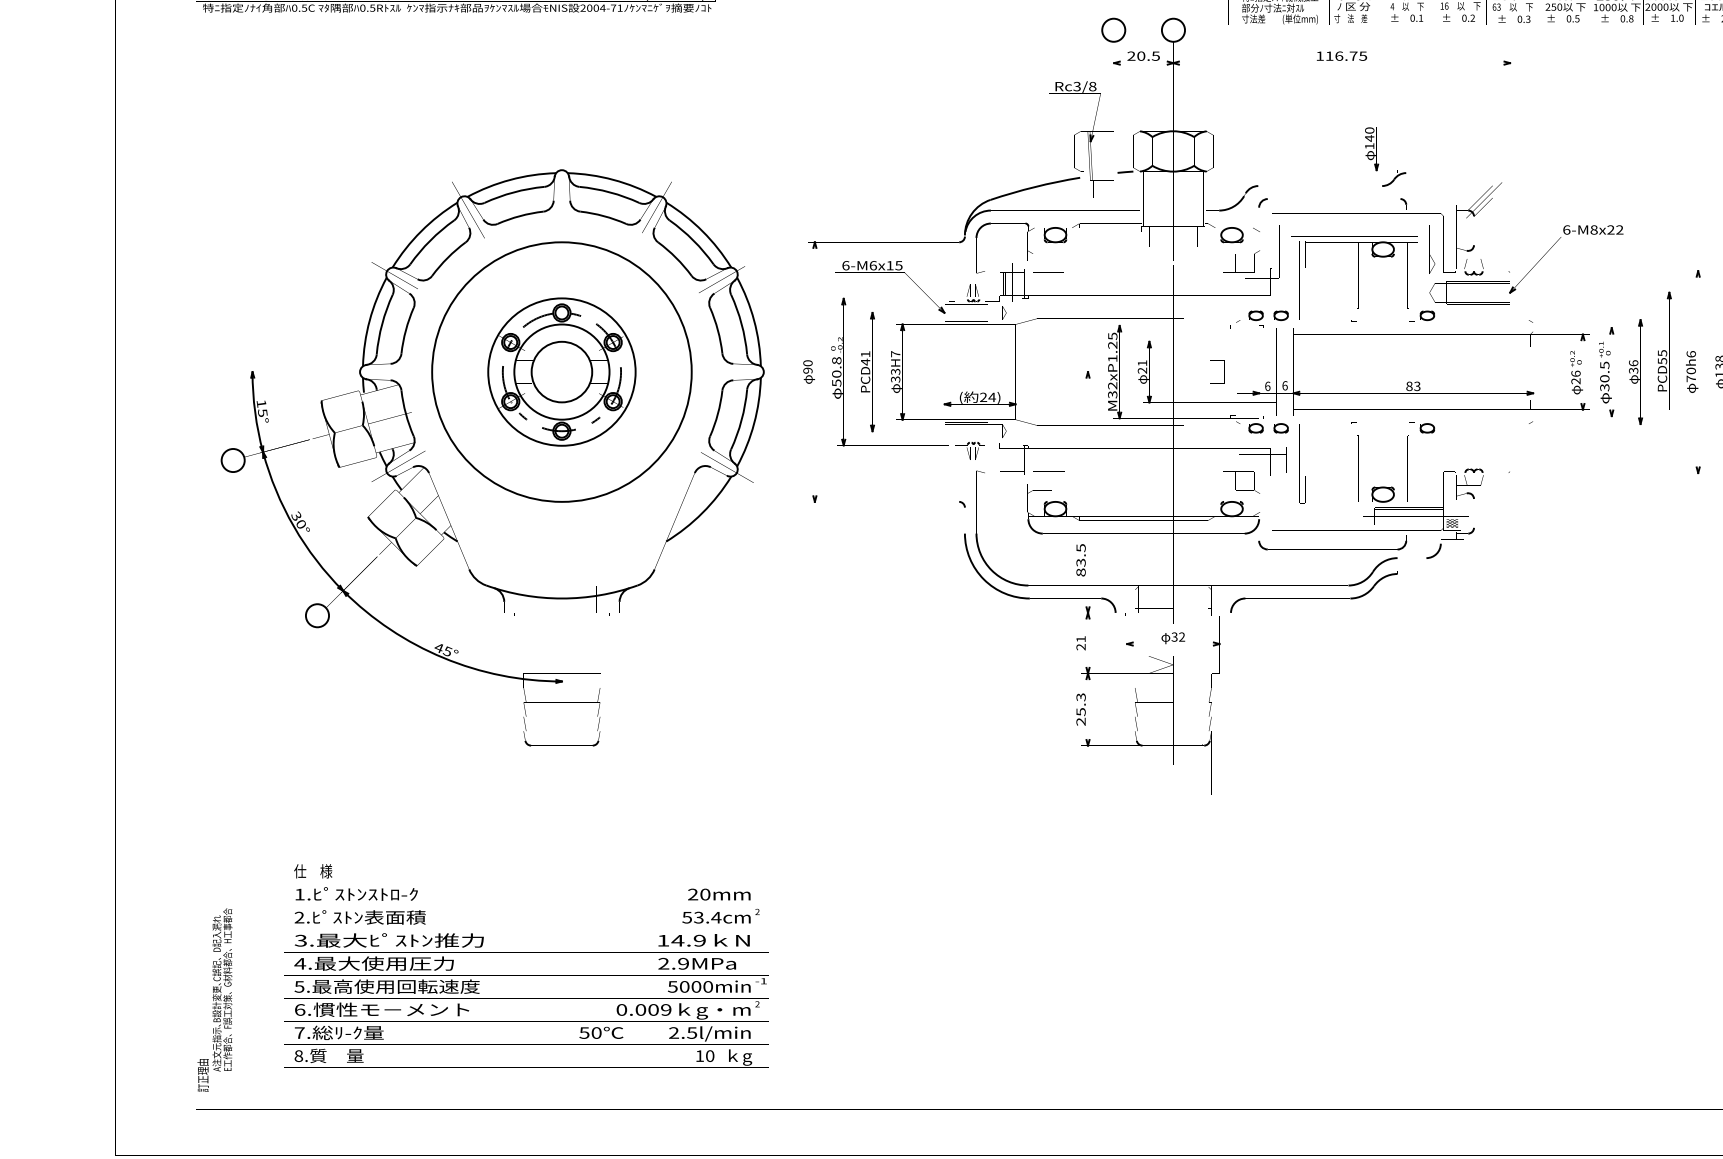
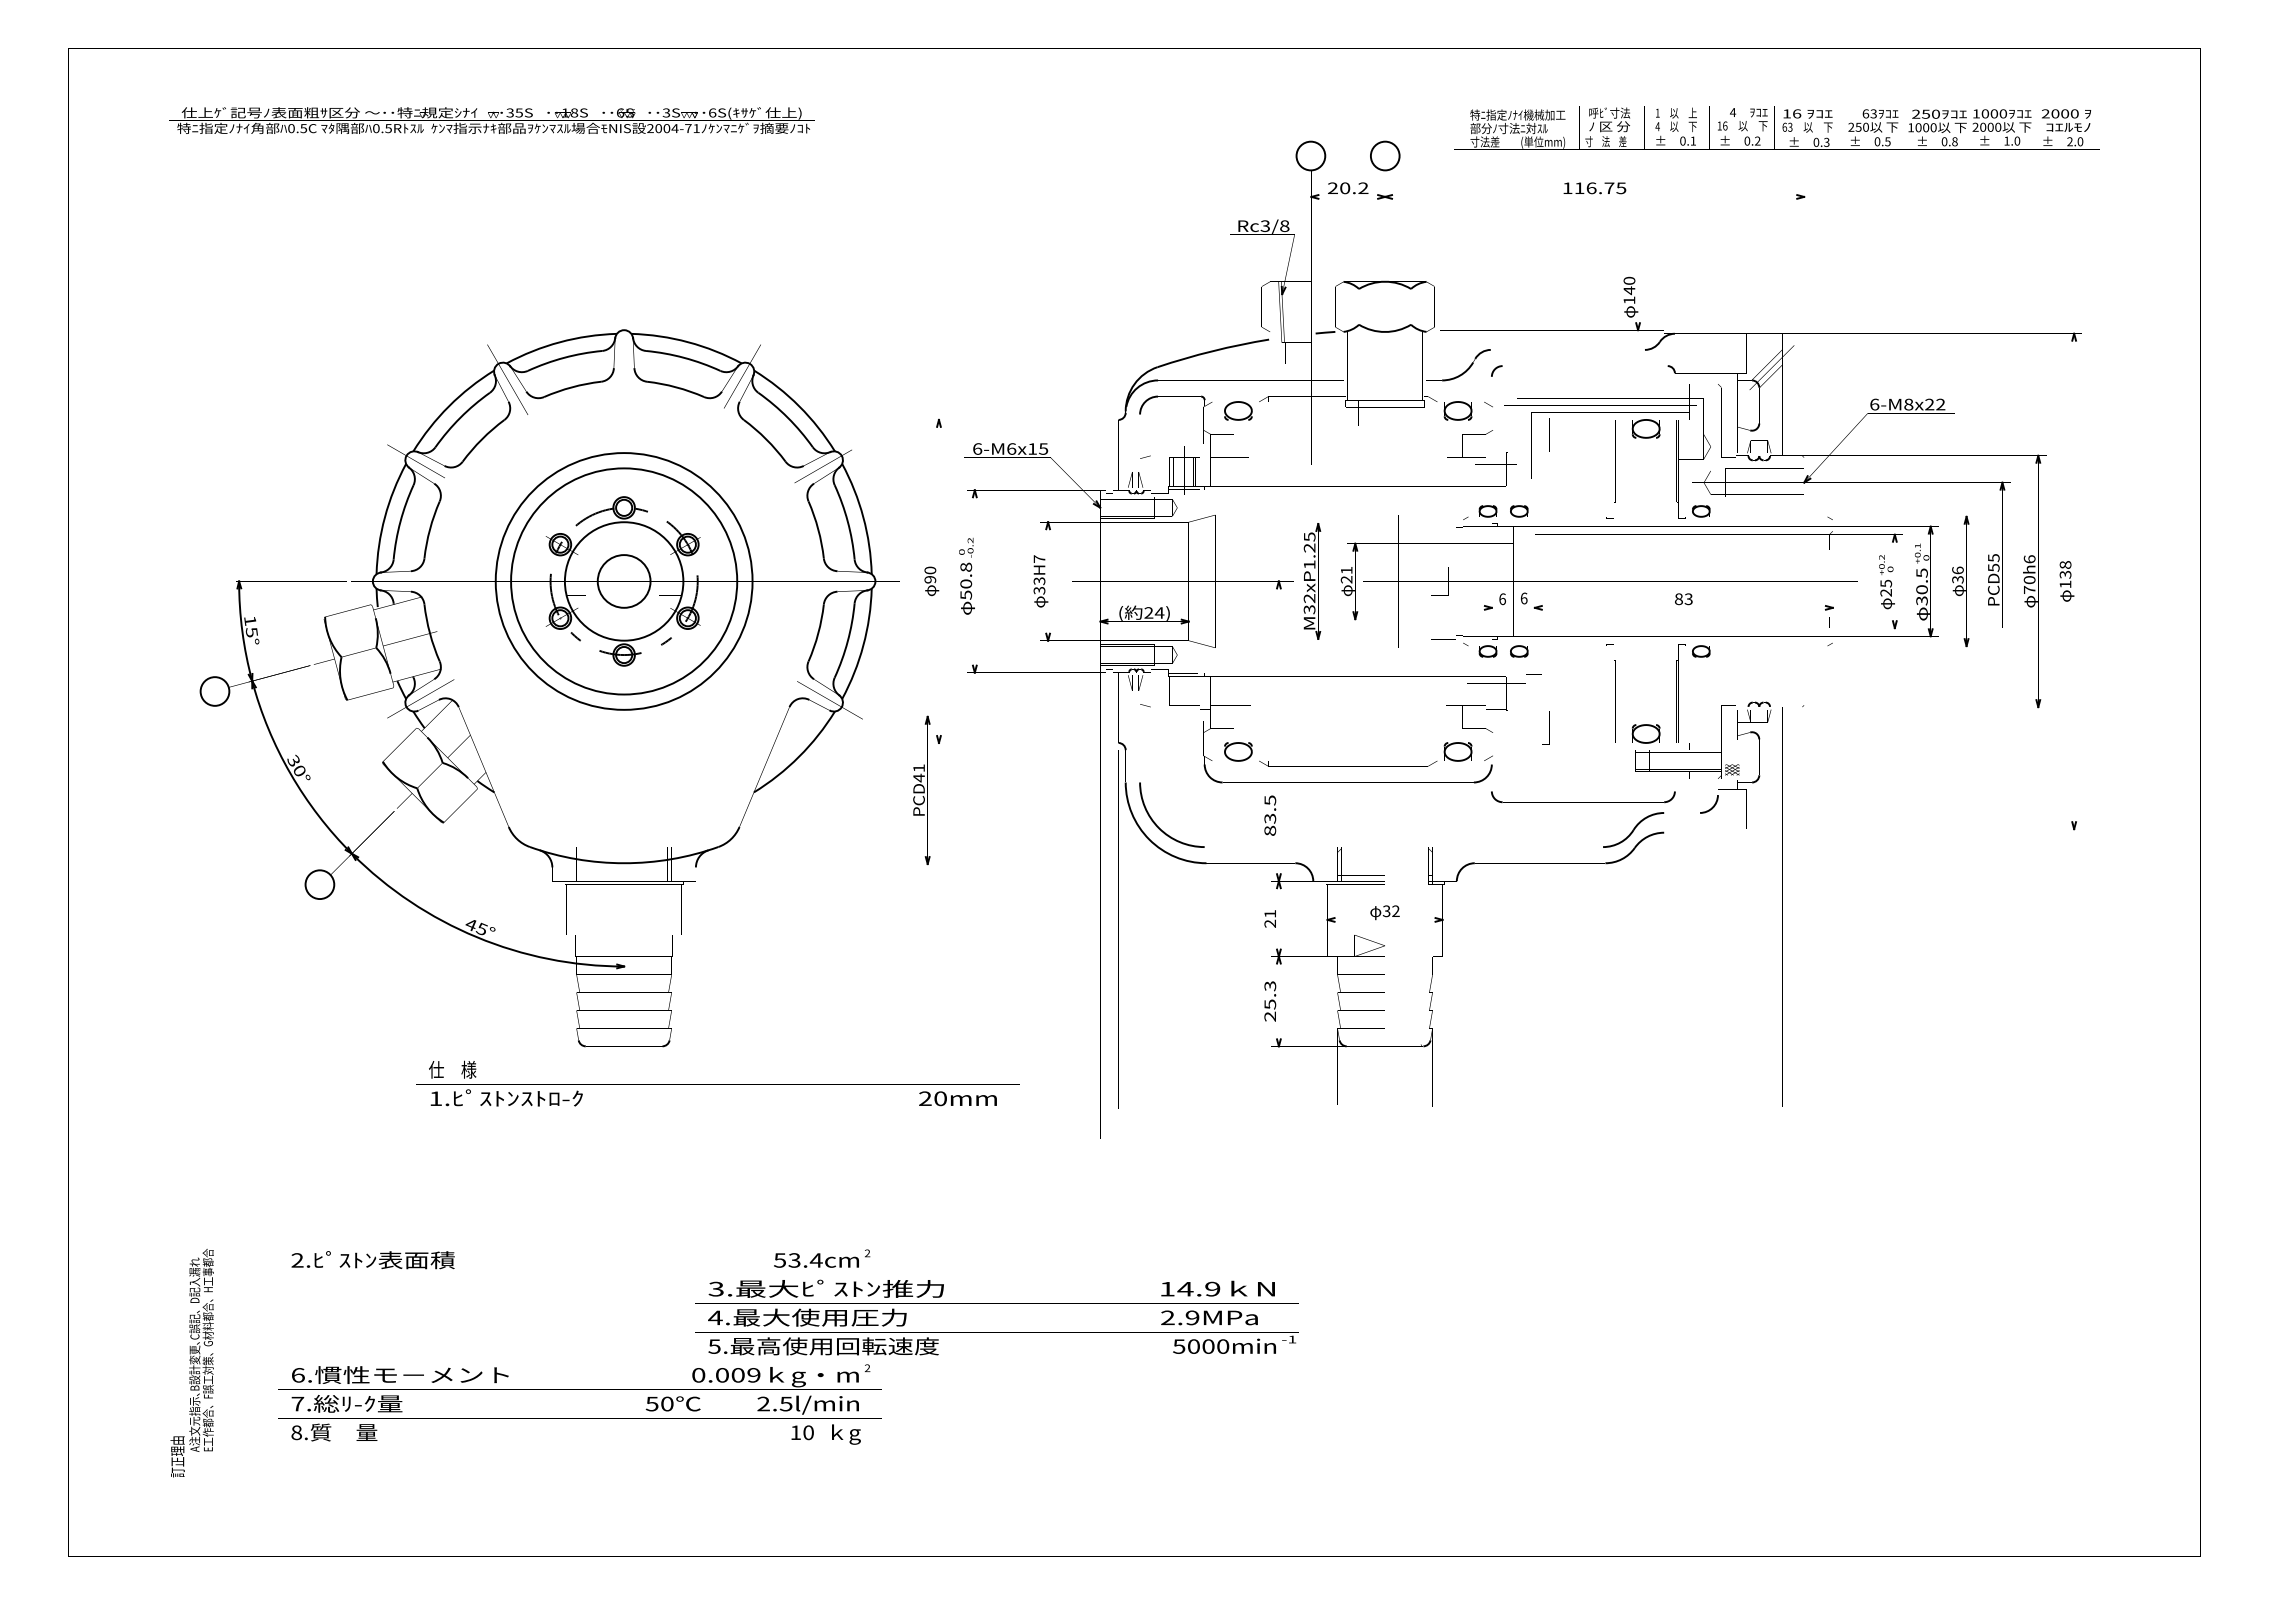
text: (1156, 56) -> (1363, 188), 20.5 -> 20.2
circle: (561, 371) -> (623, 580), size x0.7
circle: (561, 372) -> (623, 581), size x0.7
circle: (561, 372) -> (623, 581), size x1.4
part: (867, 372) -> (921, 790), moved
text: (1576, 373) -> (1886, 583), 26 -> 25
text: (526, 882) -> (717, 1083), moved
text: (526, 963) -> (996, 1317), moved

